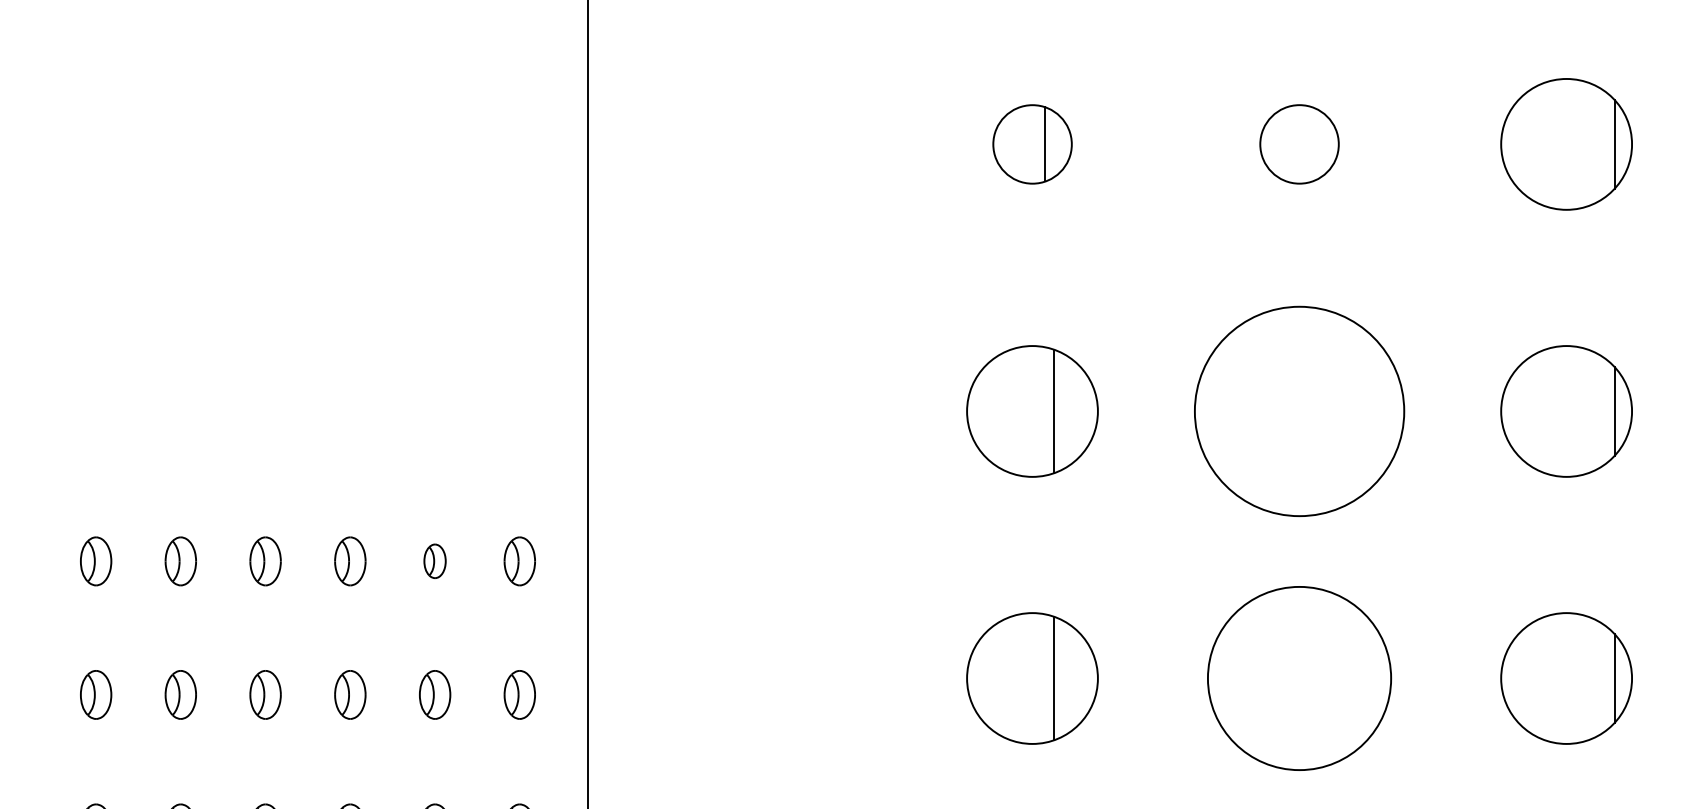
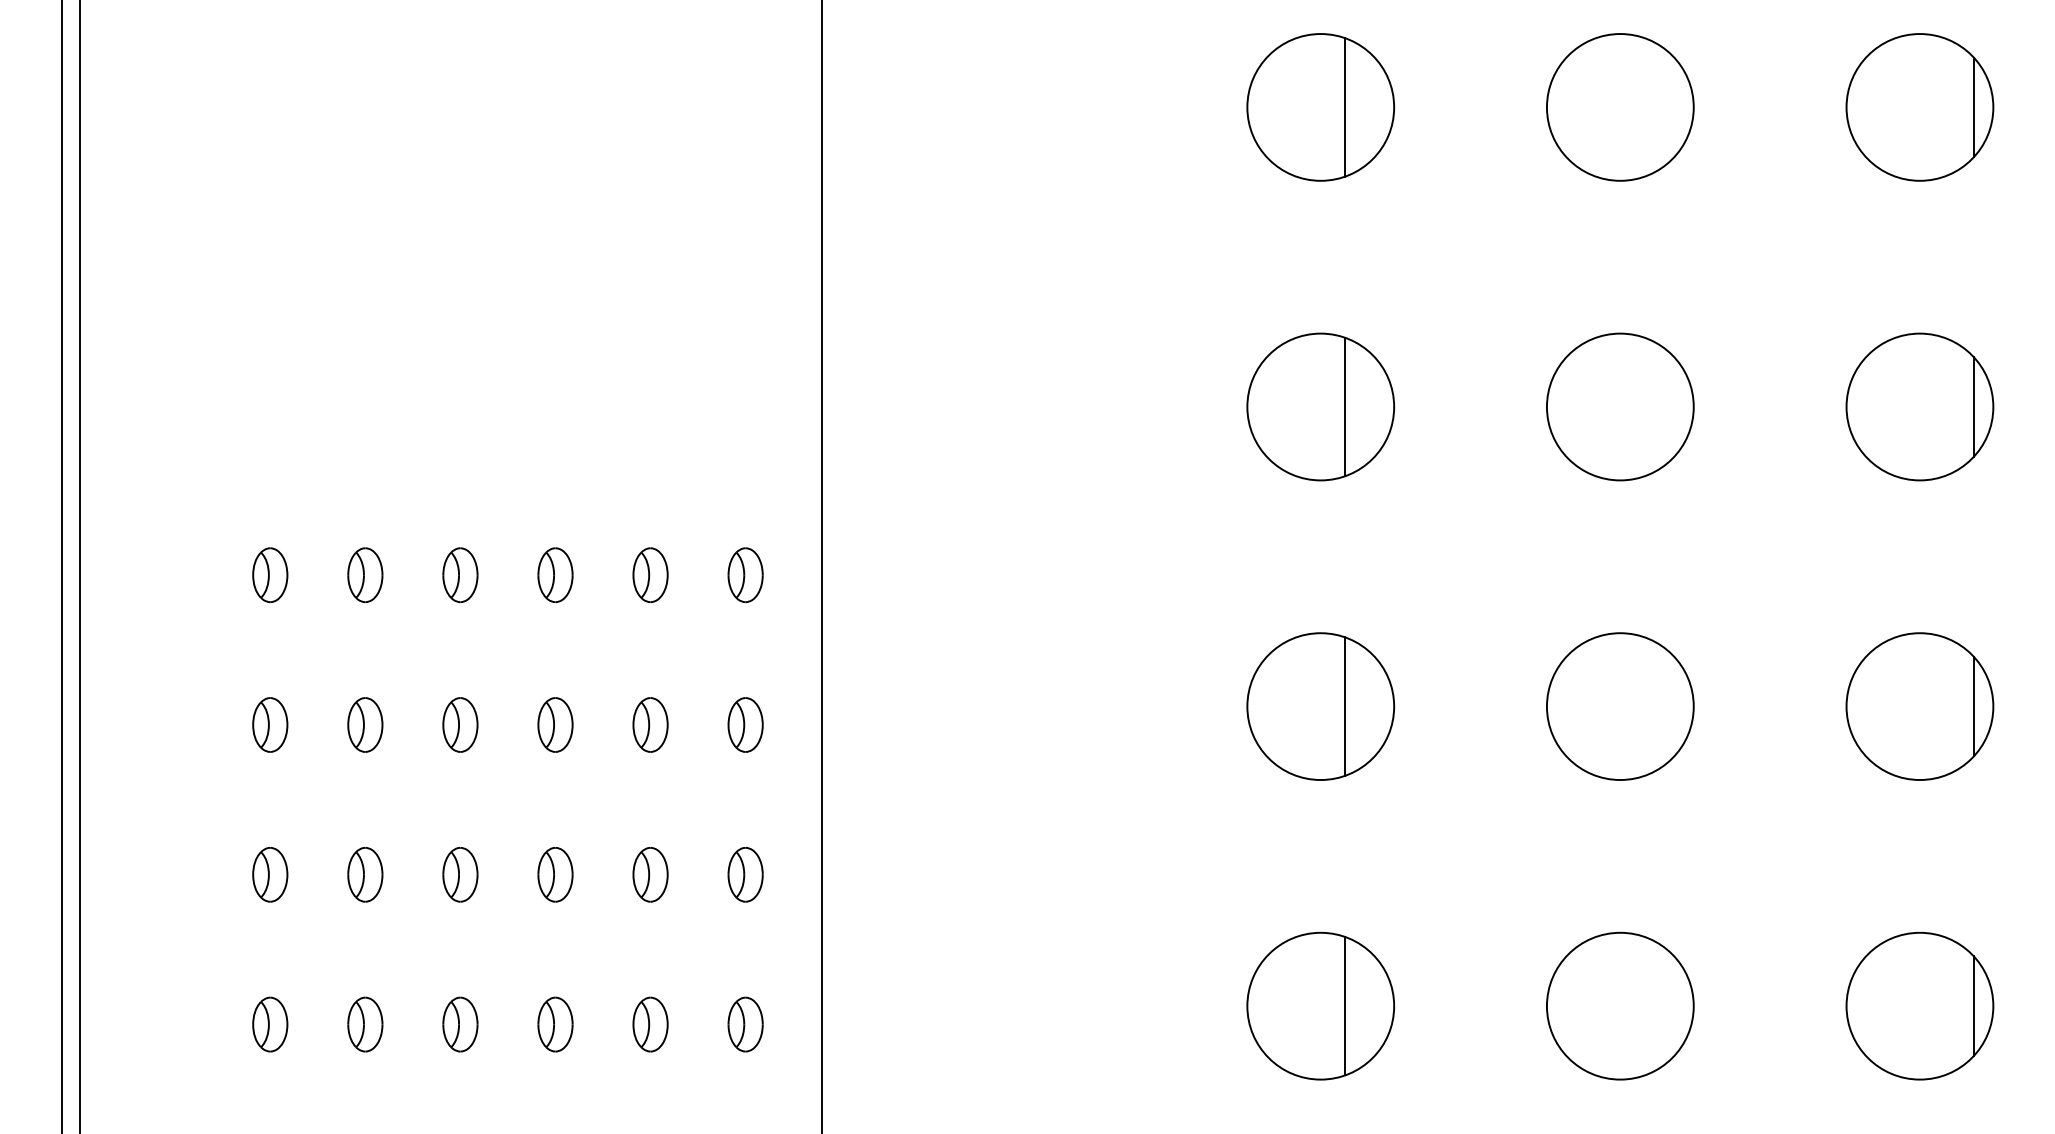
part: (1032, 144) -> (1320, 107), size x1.67
circle: (1298, 144) -> (1619, 107), size x1.67
circle: (1298, 411) -> (1619, 406), size x0.62
part: (435, 560) -> (650, 574), size x1.43
circle: (1298, 678) -> (1619, 706), size x0.71

